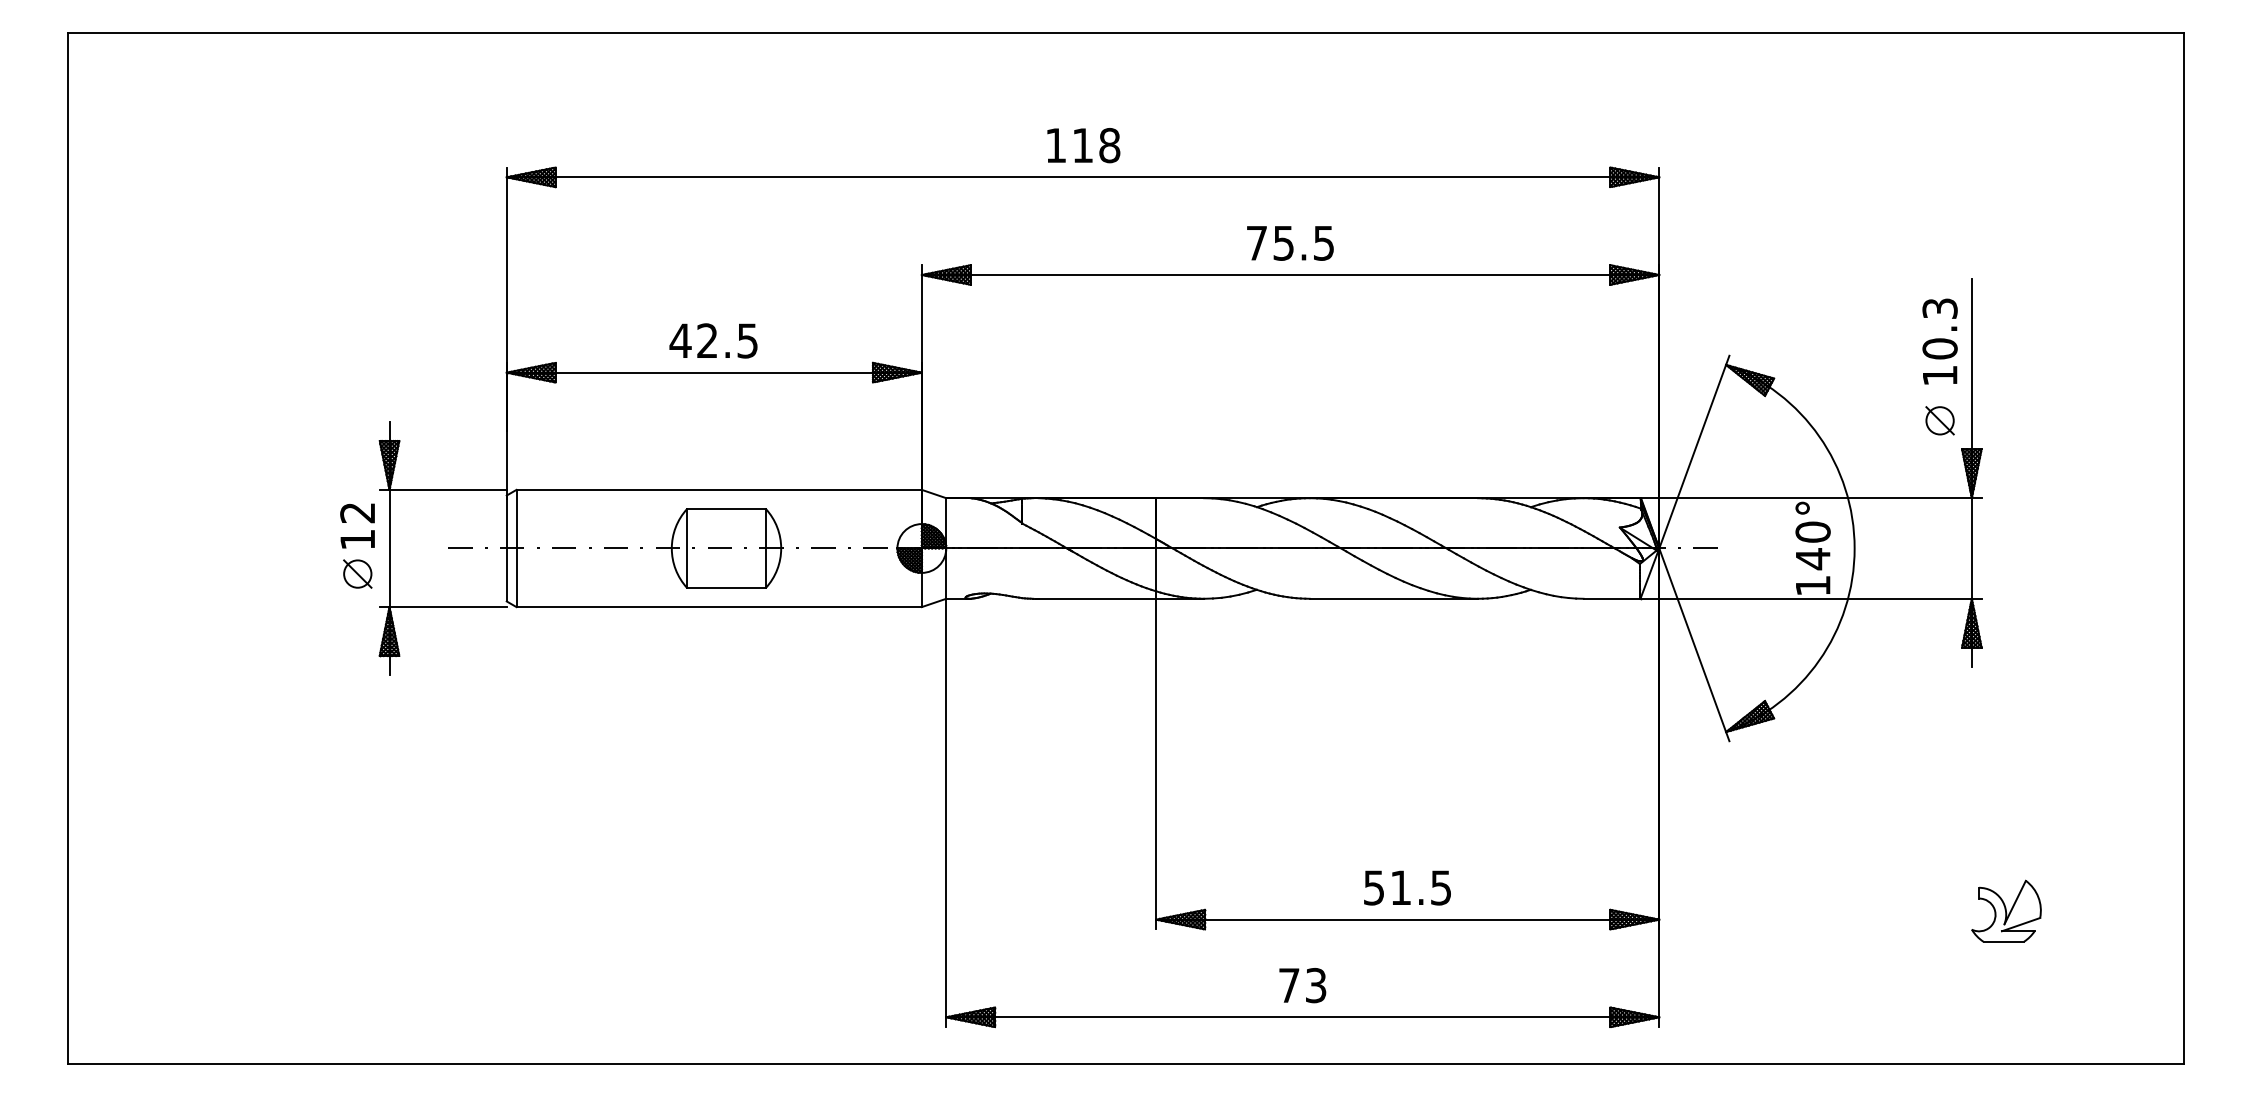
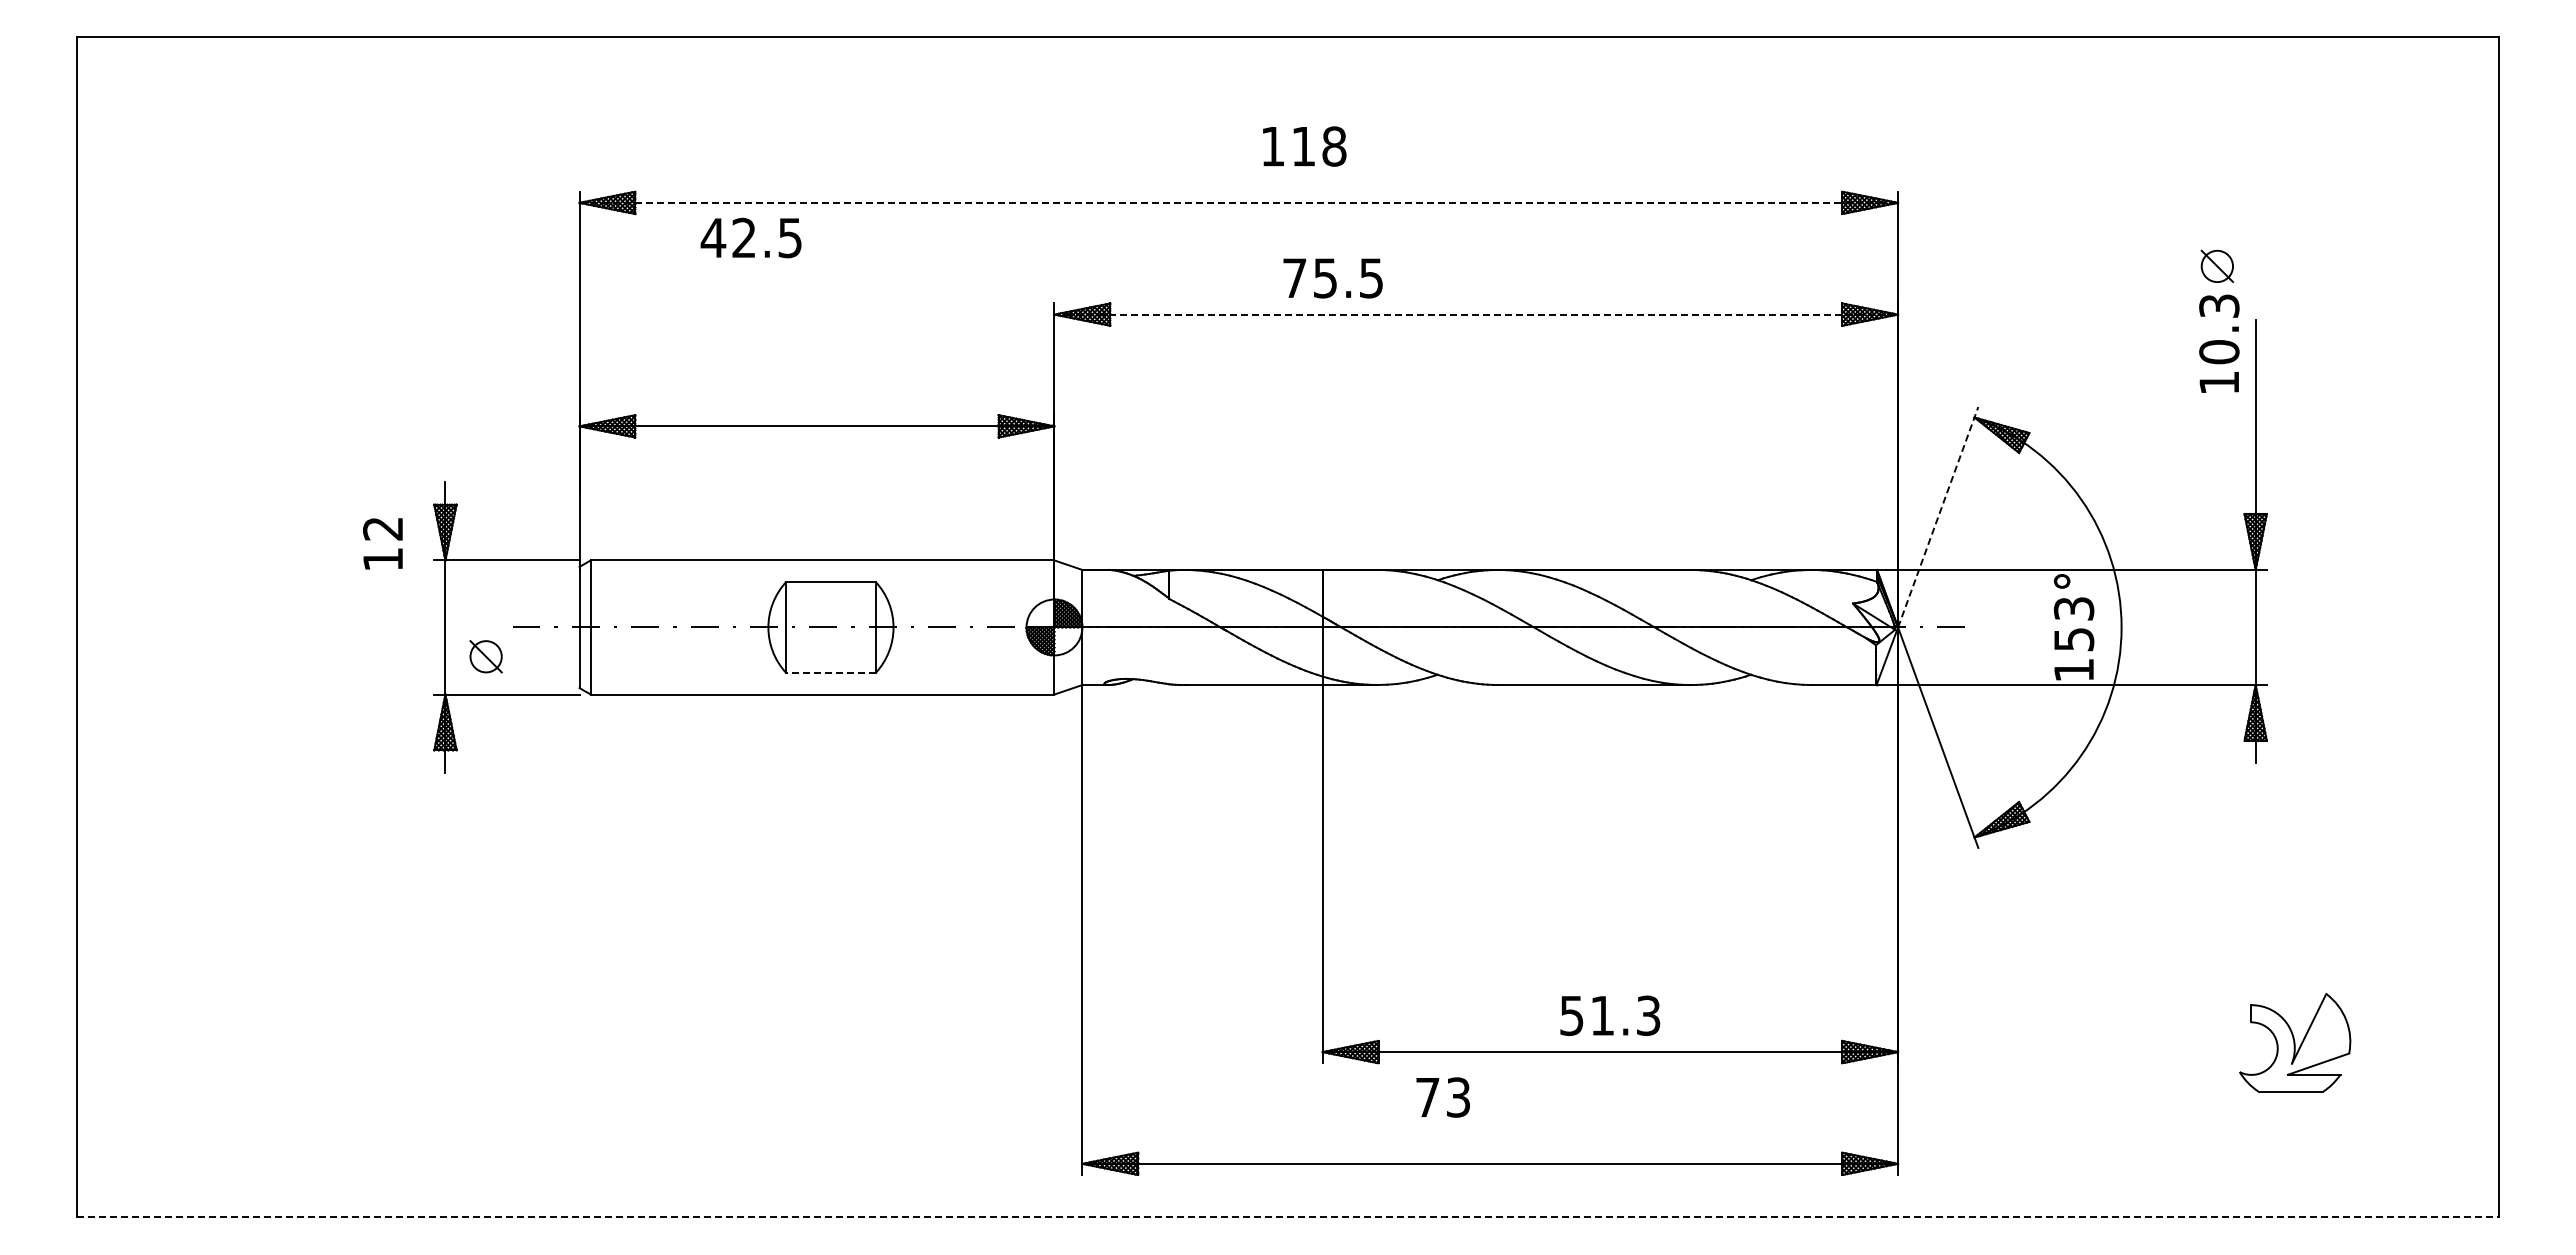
text: (1083, 145) -> (1304, 146), moved
line: (1083, 177) -> (1239, 202), solid -> dashed
text: (1289, 243) -> (1332, 278), moved
line: (1290, 274) -> (1476, 314), solid -> dashed
text: (712, 340) -> (750, 237), moved
text: (1940, 341) -> (2219, 343), moved
part: (1939, 420) -> (2216, 265), moved
line: (1694, 451) -> (1938, 516), solid -> dashed
text: (357, 525) -> (382, 543), moved
text: (1813, 545) -> (2074, 624), 140° -> 153°
part: (357, 573) -> (485, 656), moved
line: (726, 588) -> (830, 673), solid -> dashed
text: (1441, 887) -> (1648, 1015), 51.5 -> 51.3
part: (2006, 910) -> (2295, 1041), size x1.4
text: (1302, 985) -> (1442, 1097), moved
line: (1125, 1064) -> (1287, 1217), solid -> dashed

